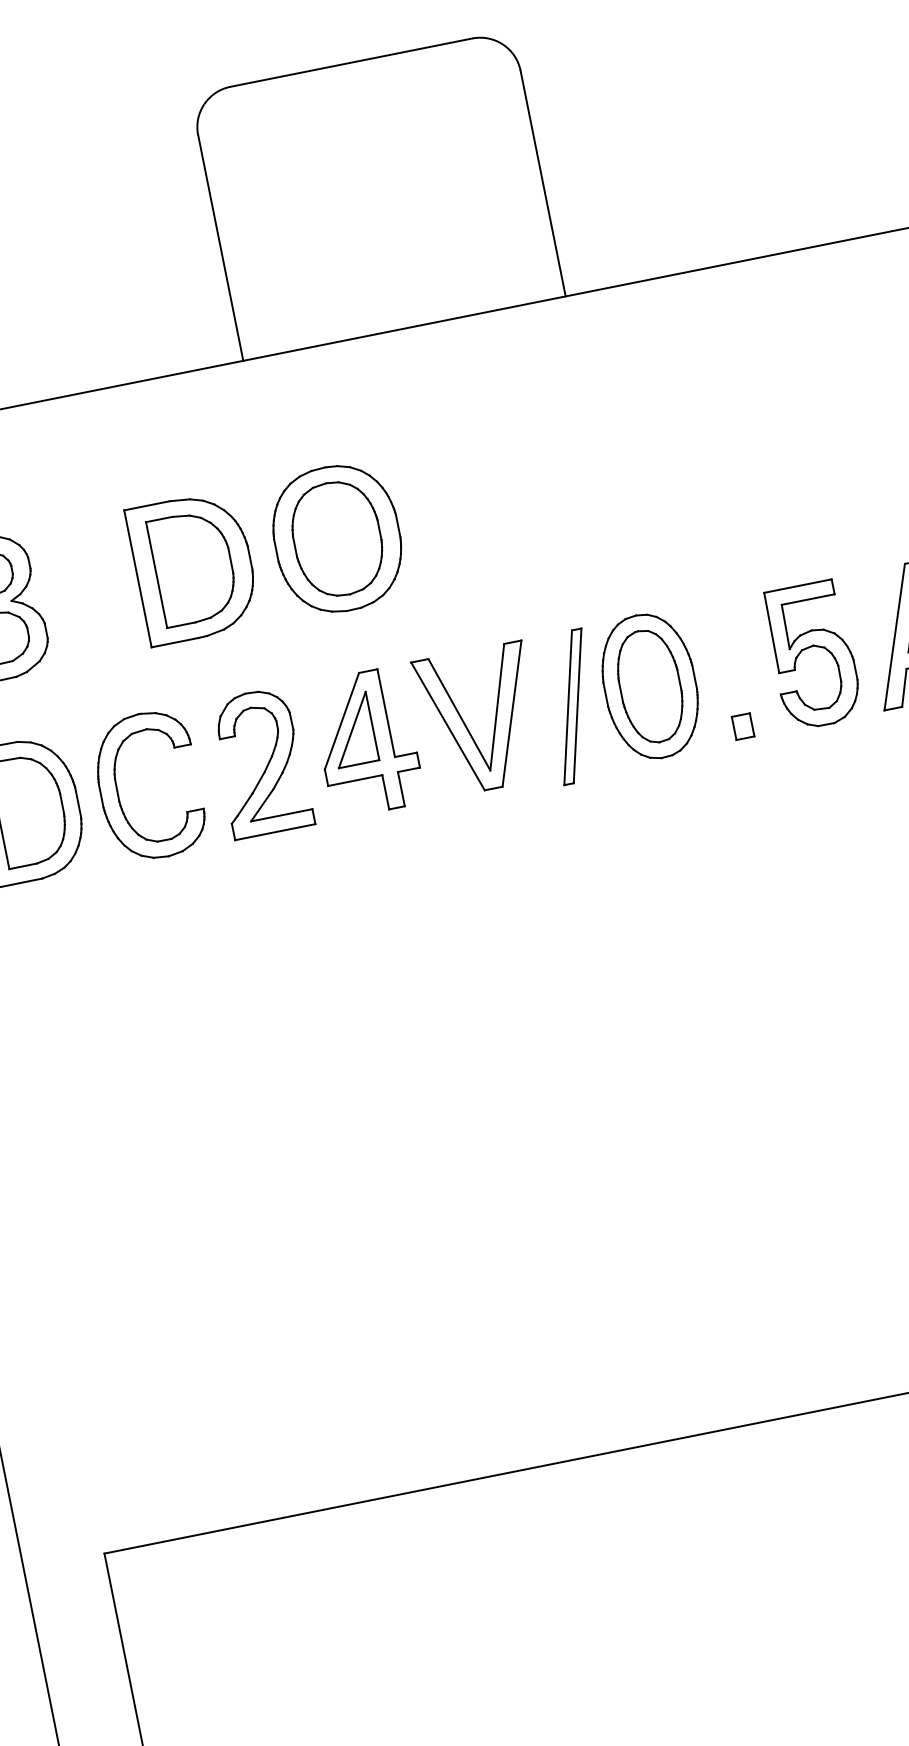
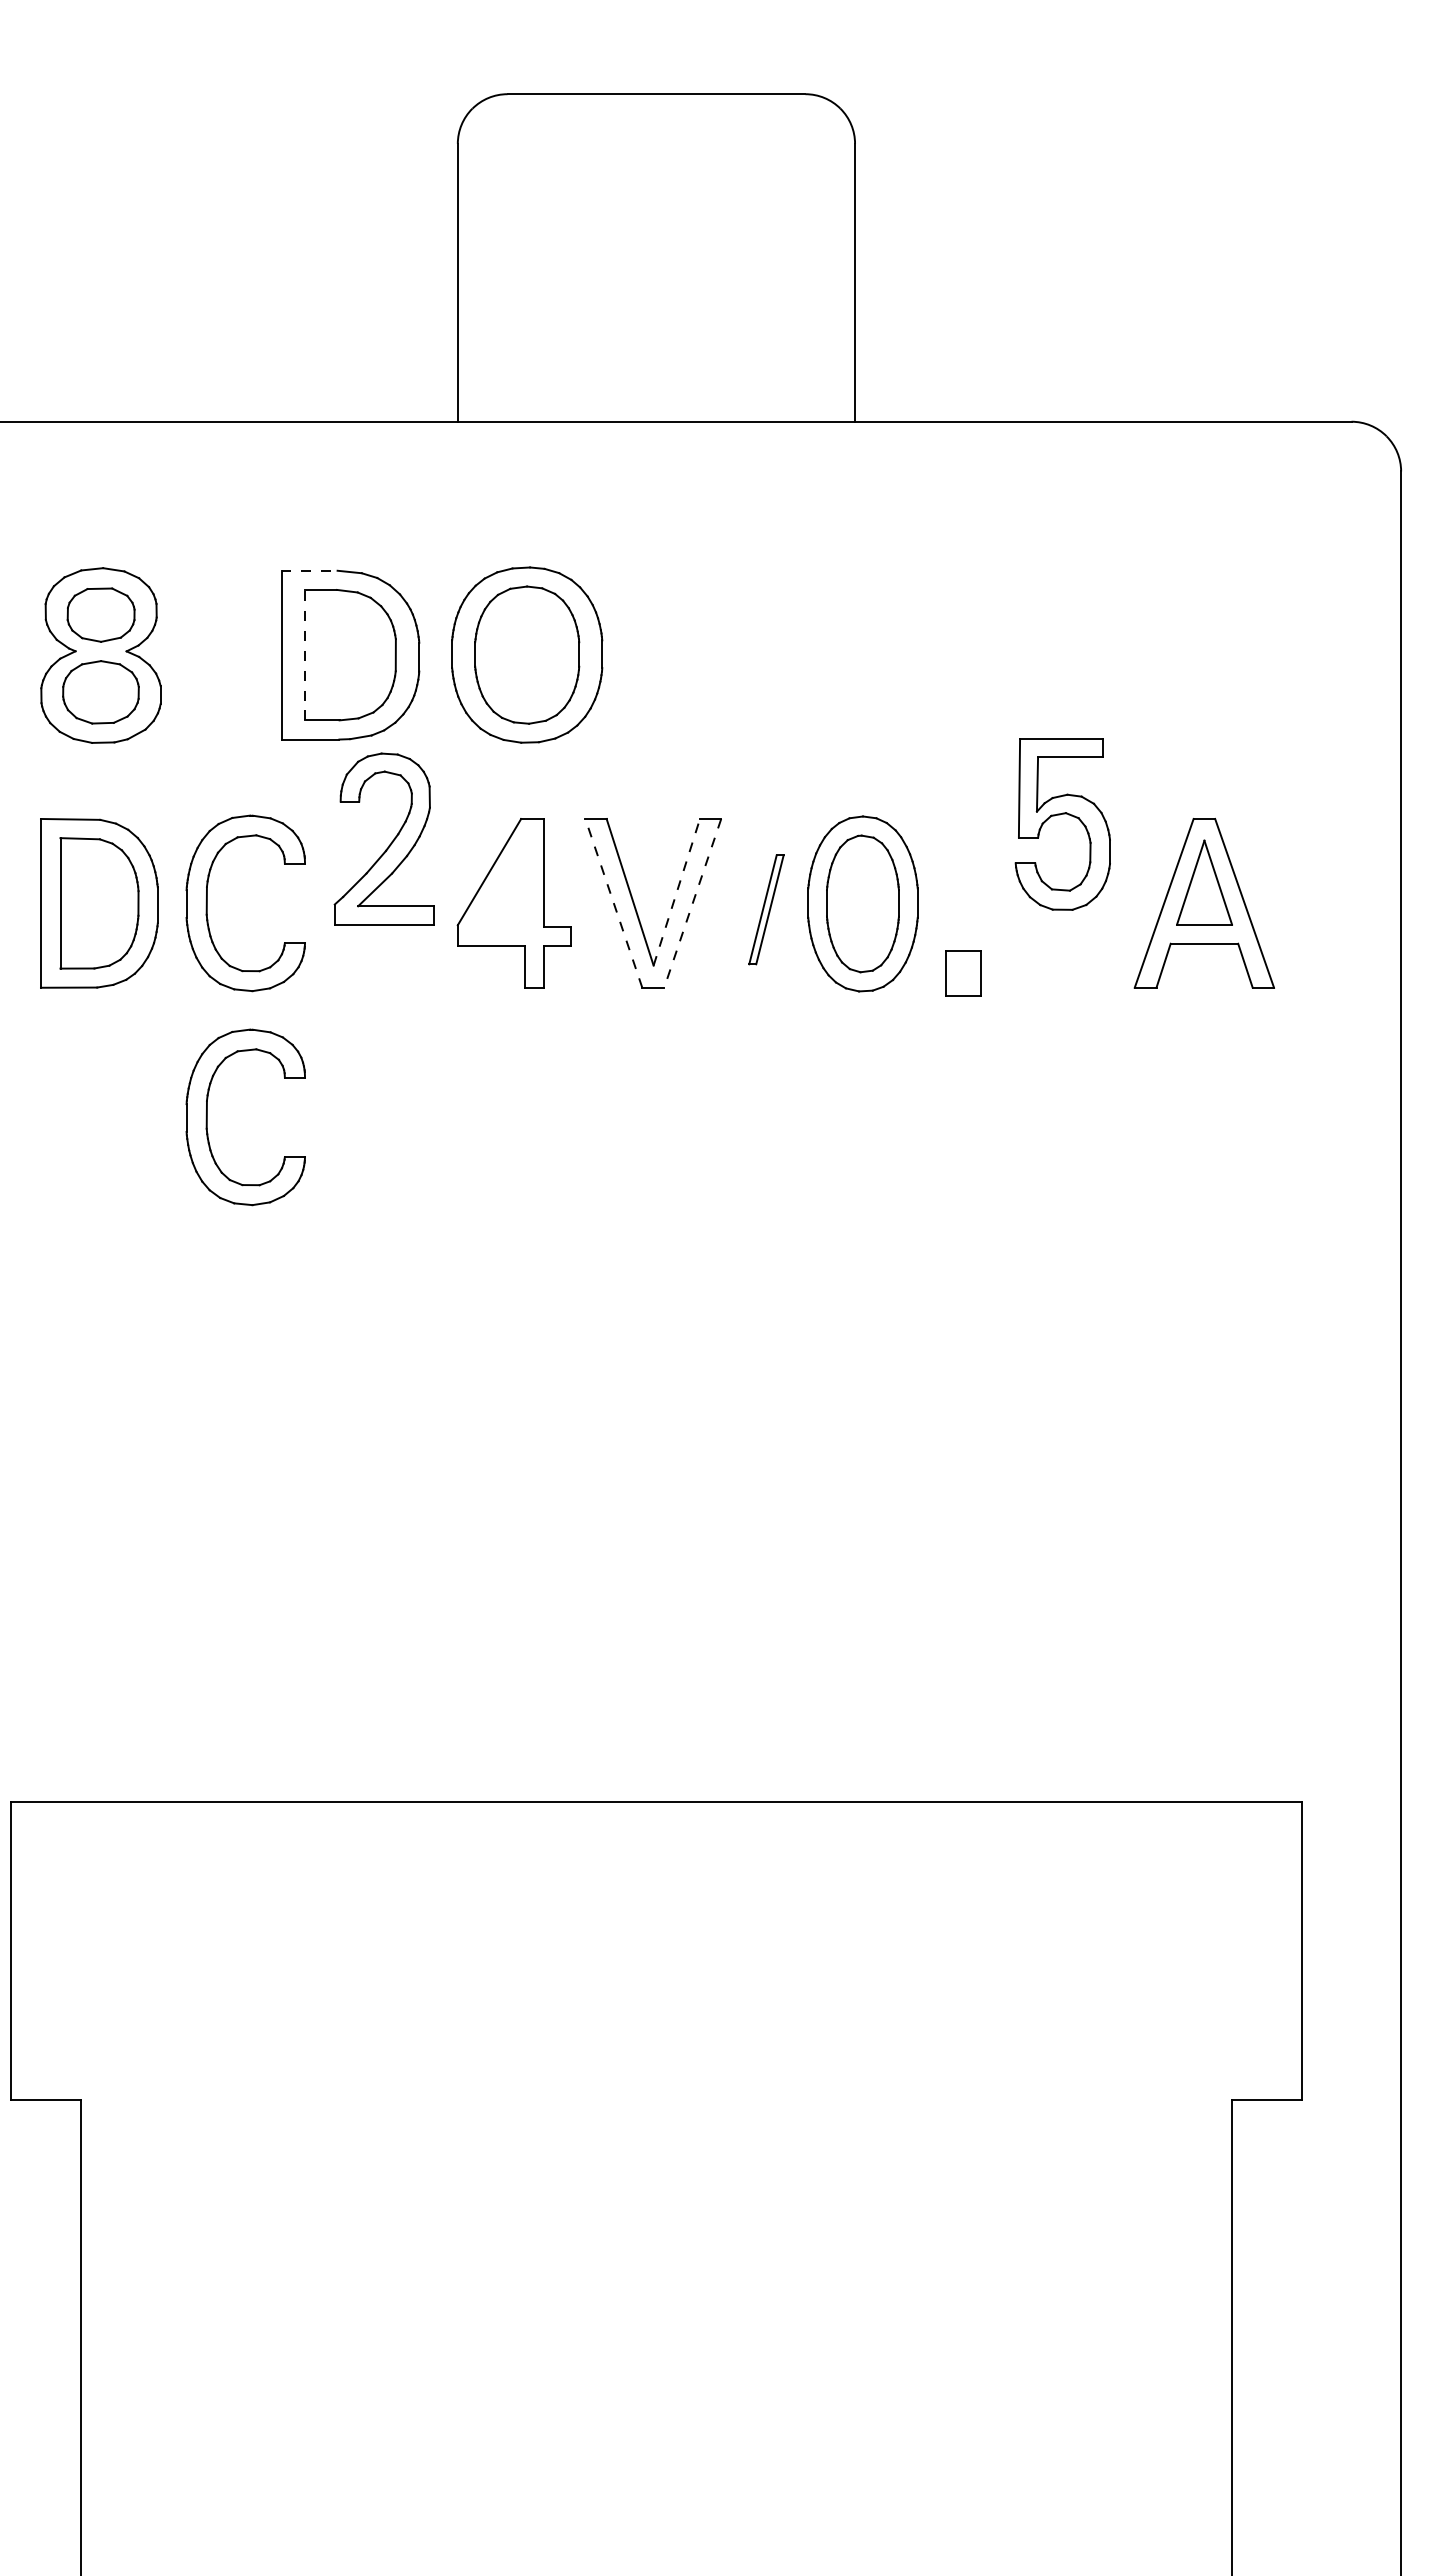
line: (147, 505) -> (310, 570), solid -> dashed
line: (156, 574) -> (304, 654), solid -> dashed
part: (809, 648) -> (1060, 815), moved
part: (572, 706) -> (766, 909), size x0.6
line: (497, 707) -> (676, 892), solid -> dashed
line: (511, 713) -> (692, 903), solid -> dashed
line: (447, 725) -> (613, 902), solid -> dashed
part: (743, 726) -> (963, 973), size x1.6
part: (352, 730) -> (499, 885), removed
part: (266, 766) -> (389, 844), moved
part: (152, 966) -> (207, 1117), added

